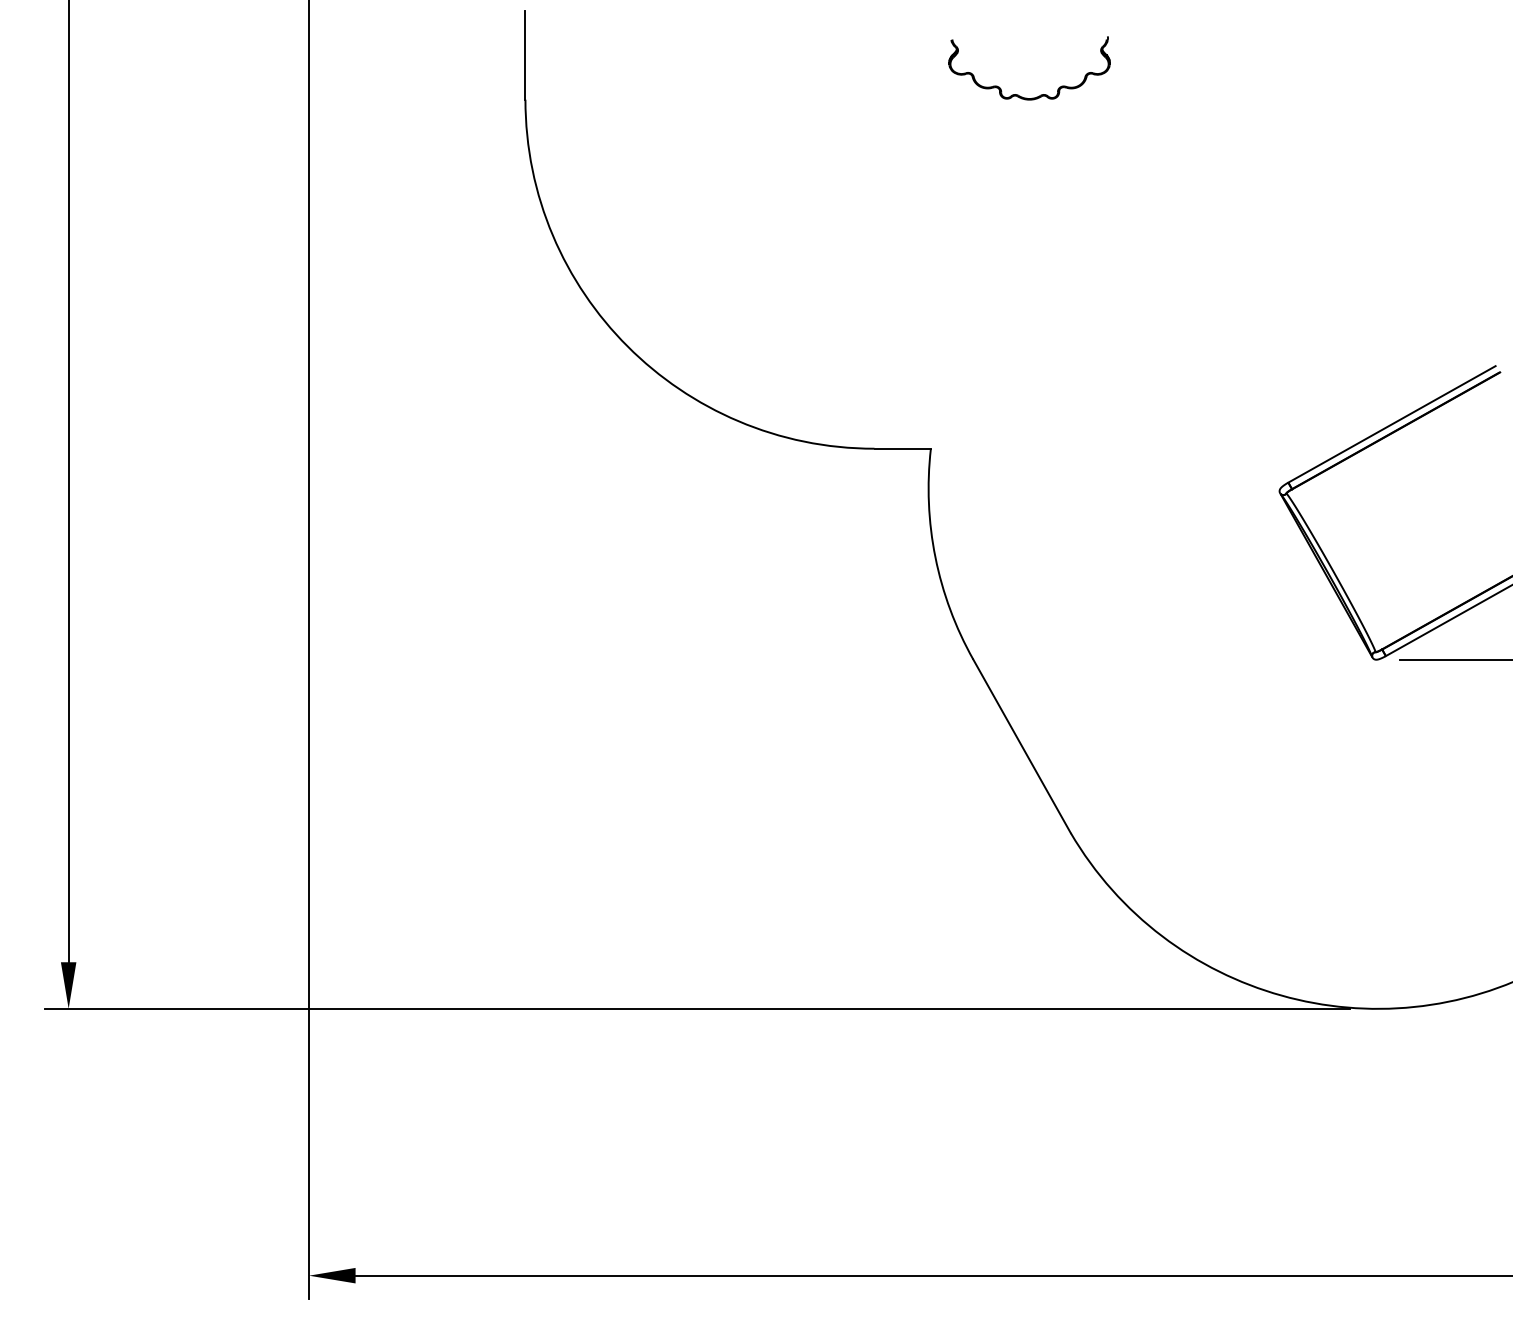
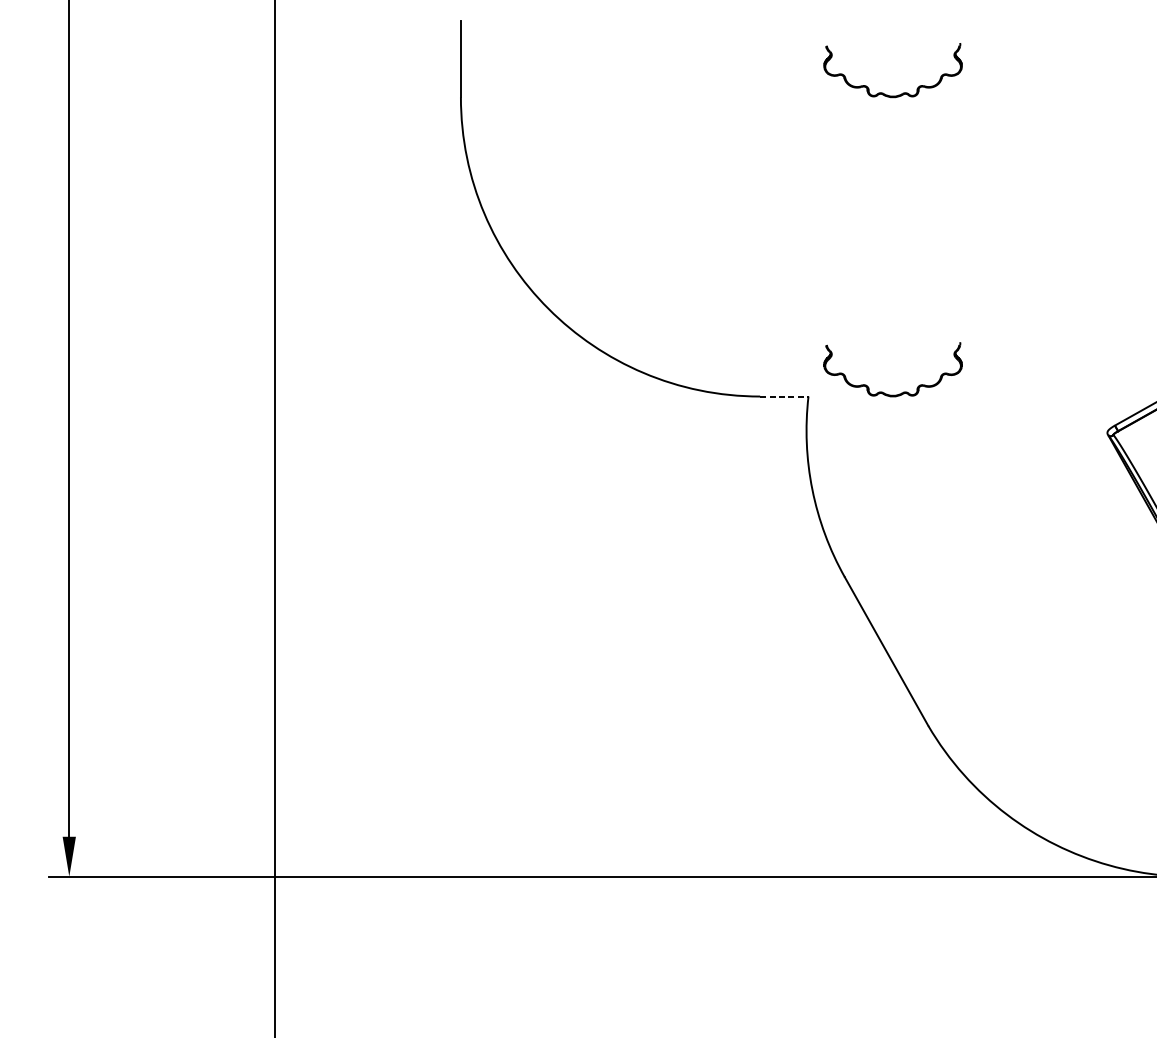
part: (1018, 443) -> (883, 392), added
line: (903, 448) -> (785, 396), solid -> dashed

